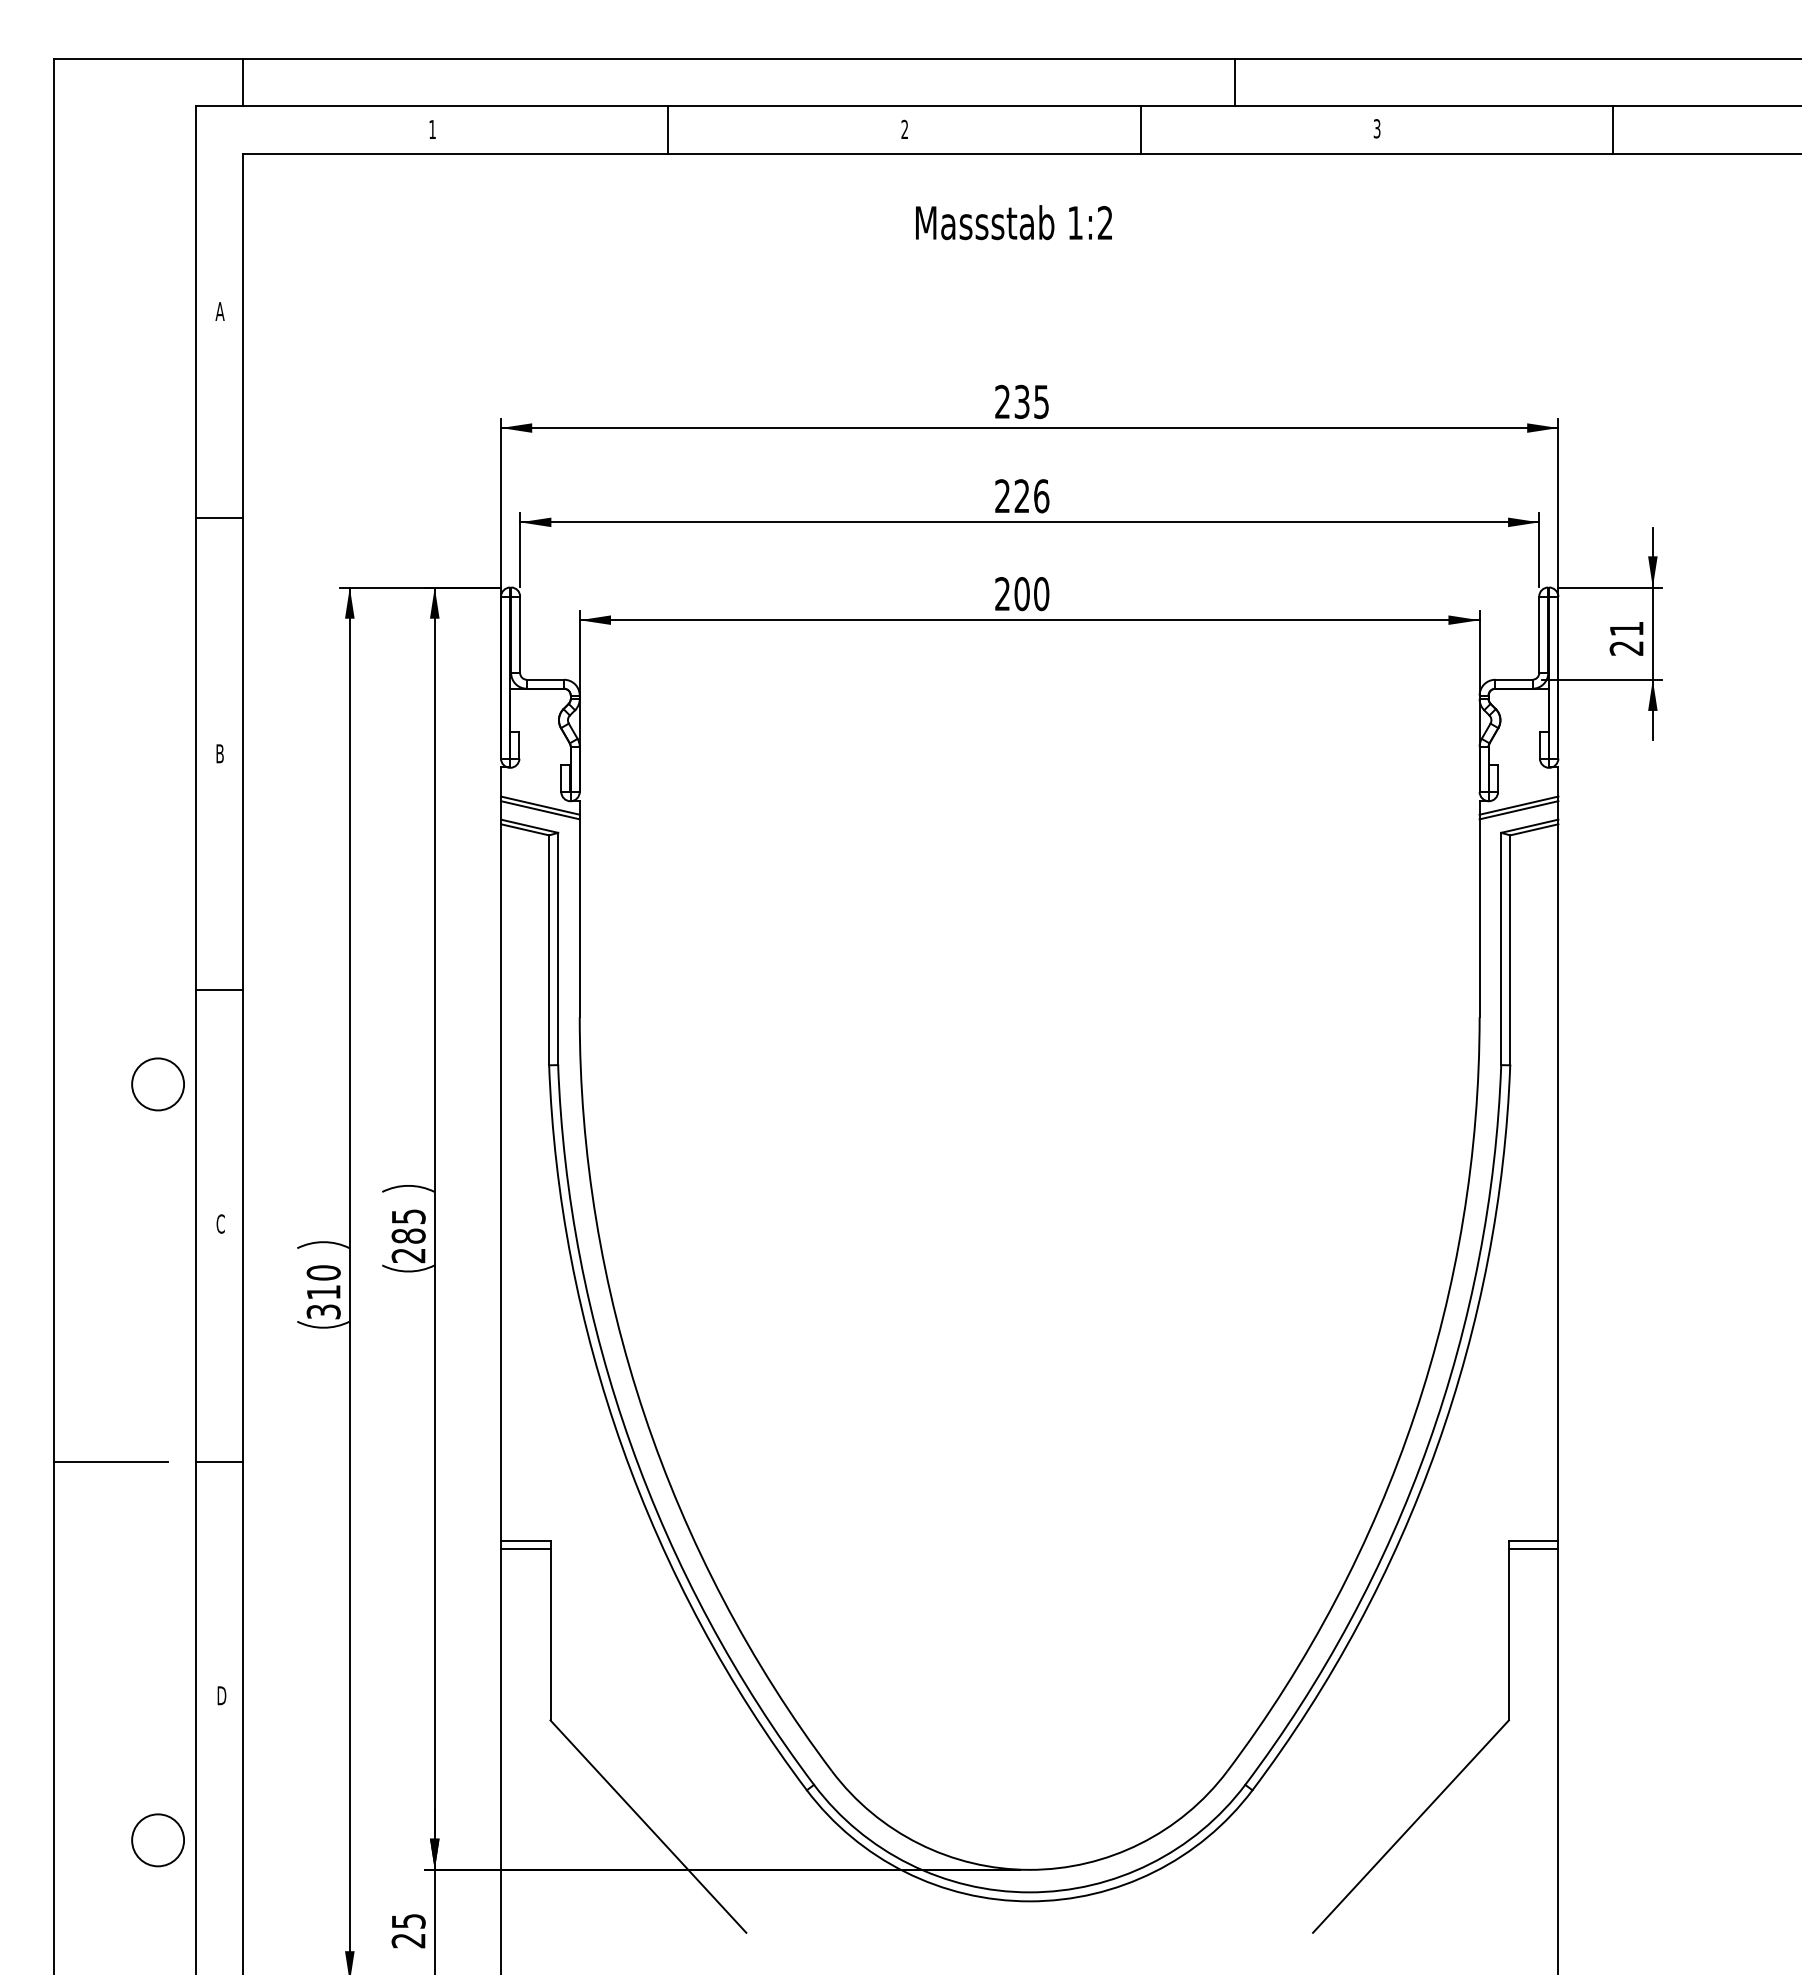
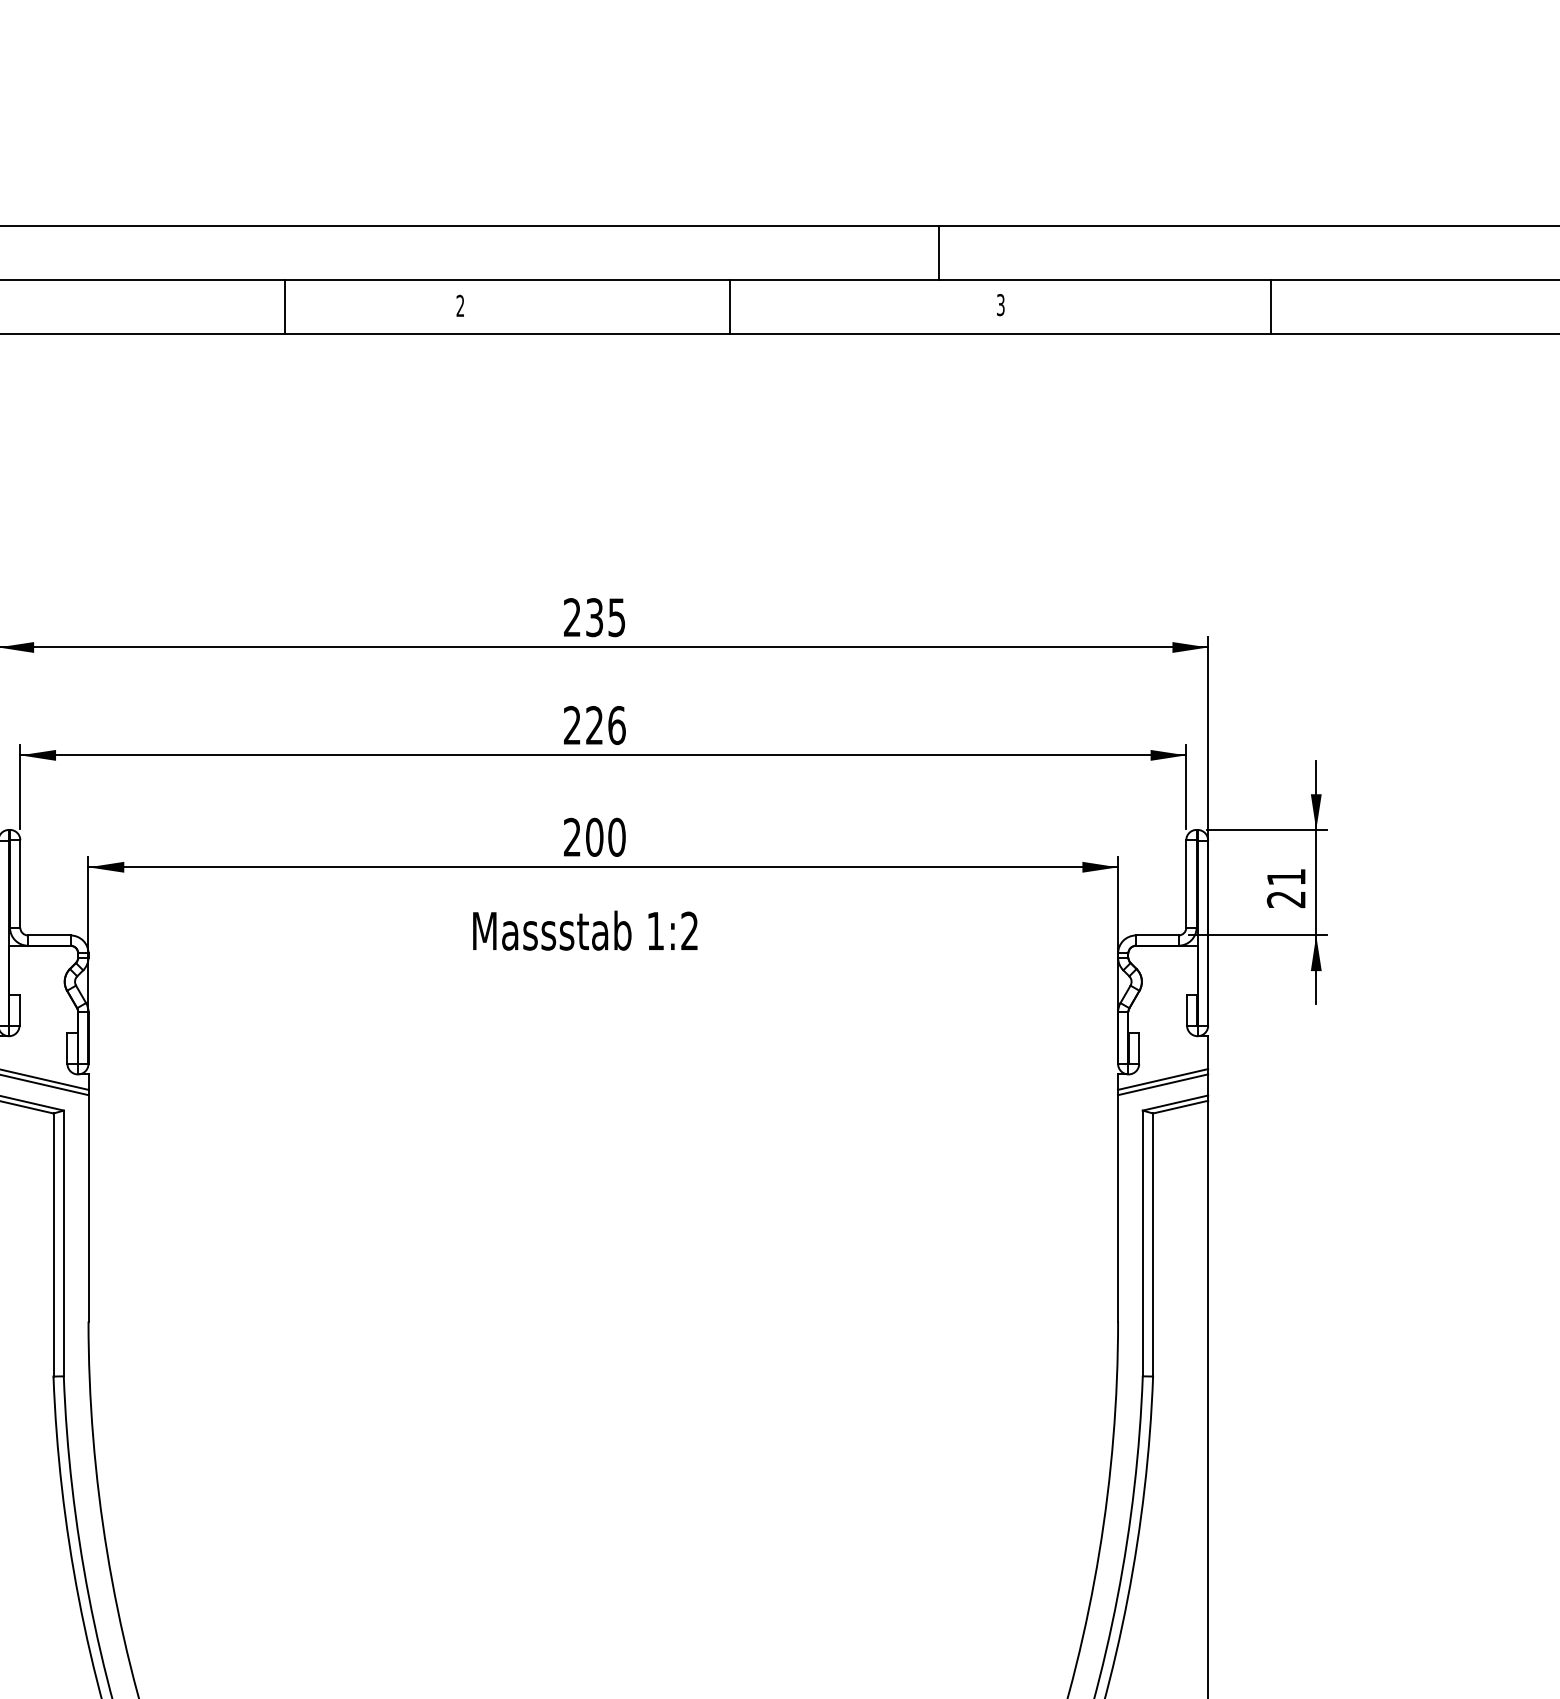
line: (1235, 82) -> (939, 252), moved
line: (668, 129) -> (285, 305), moved
text: (1013, 222) -> (584, 930), moved

